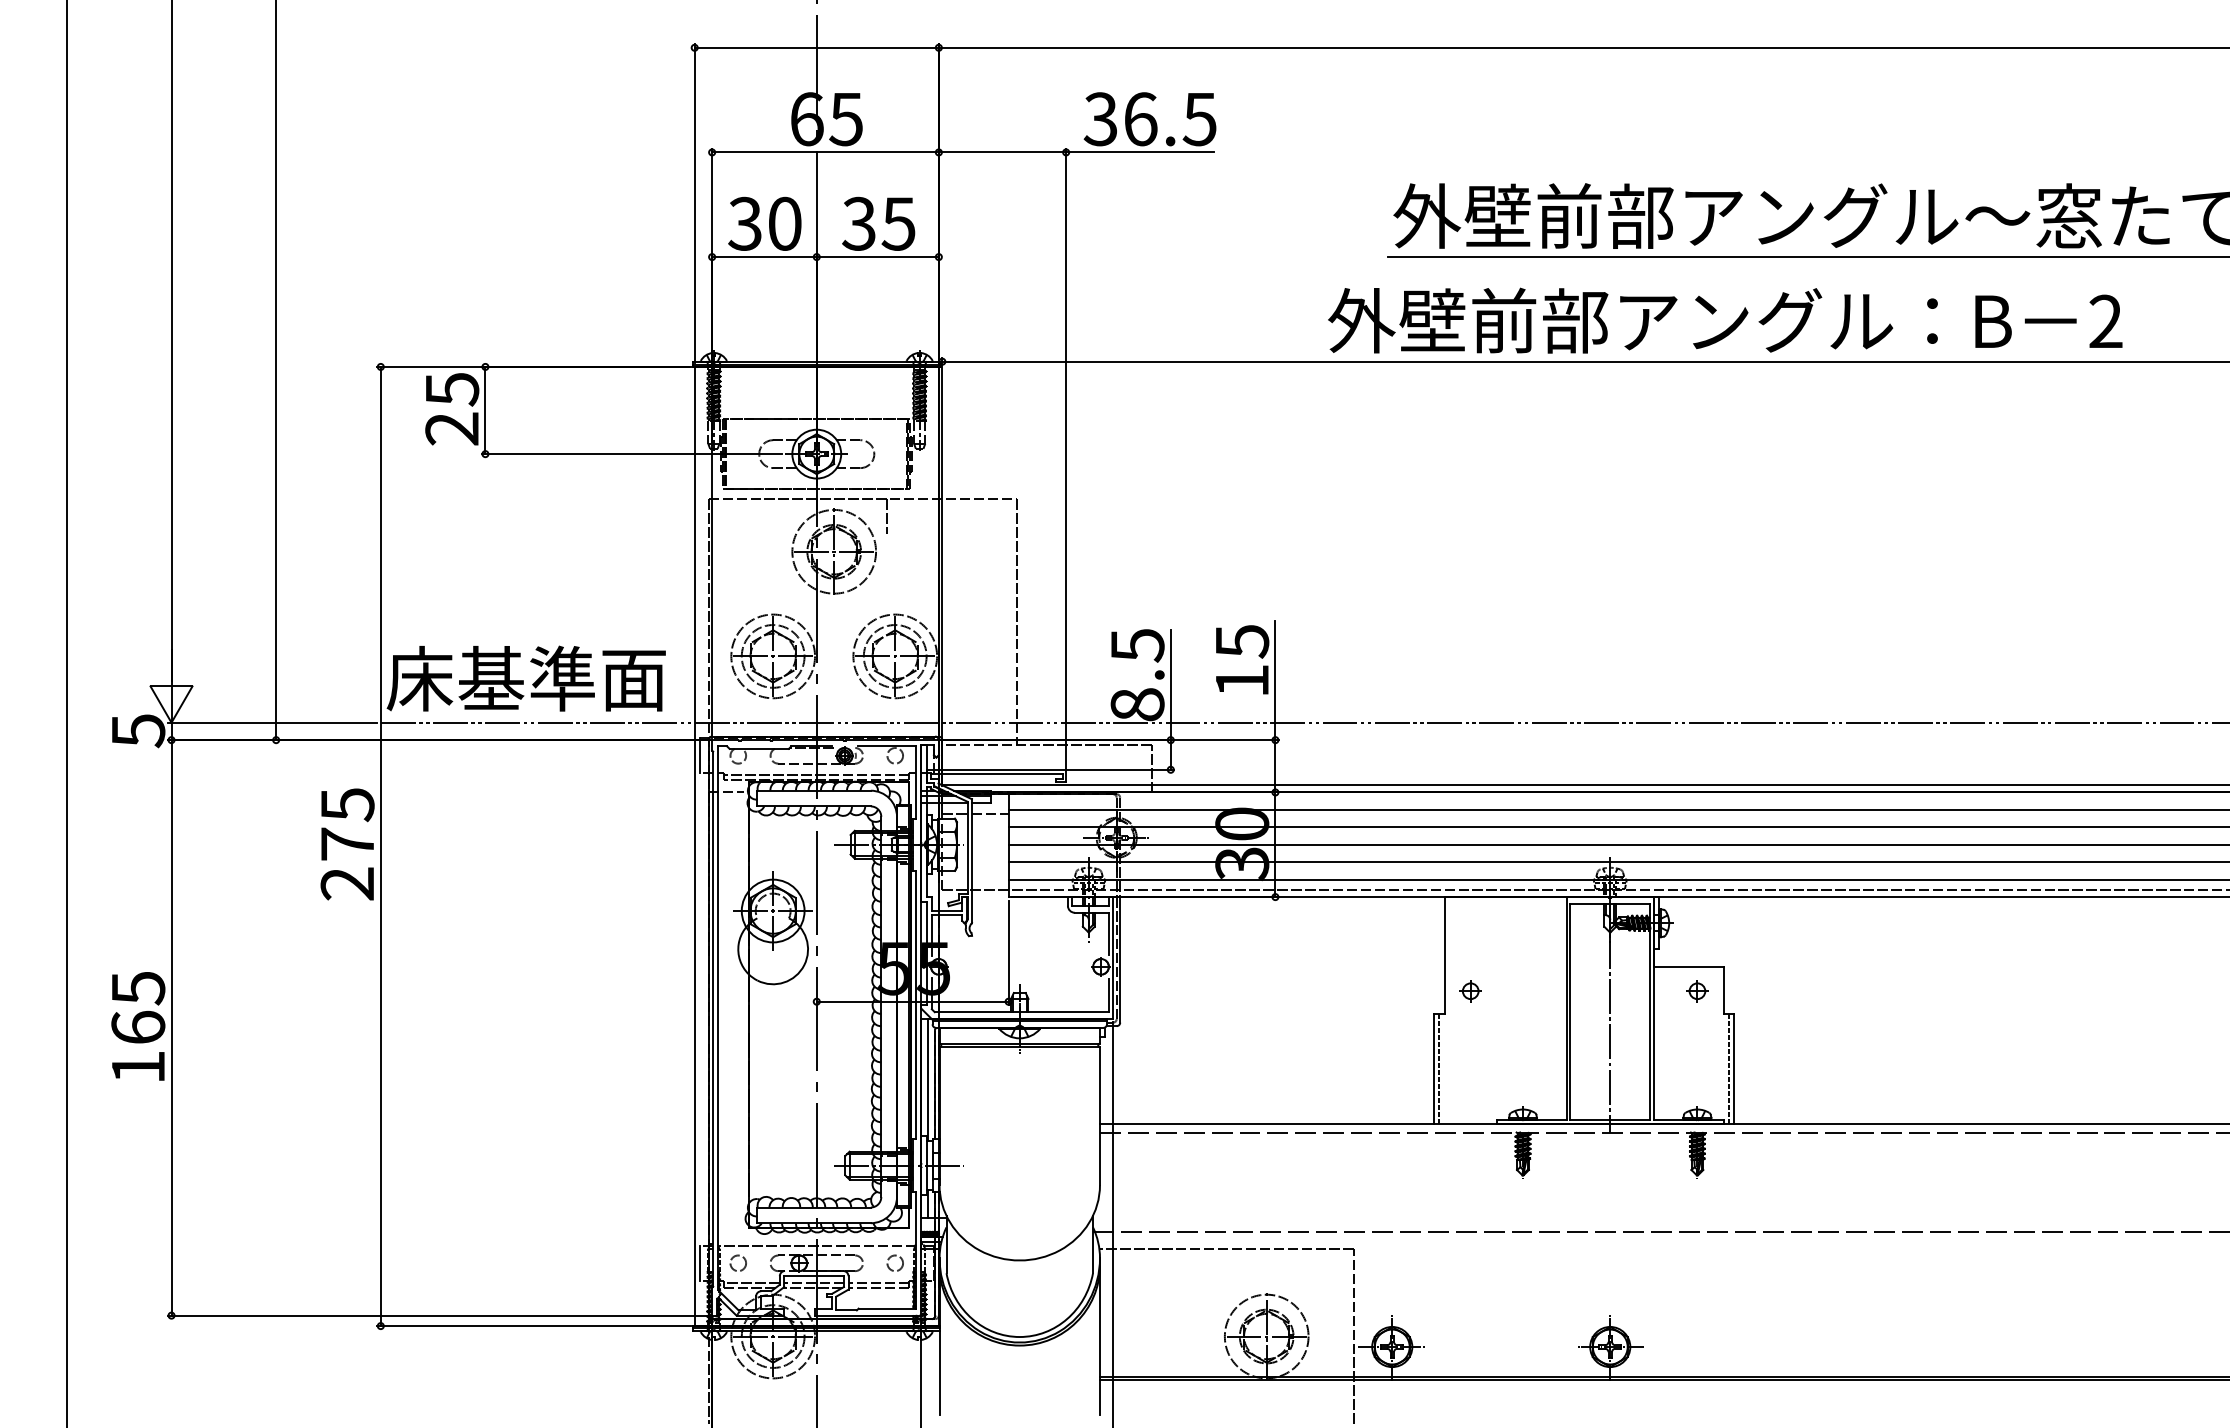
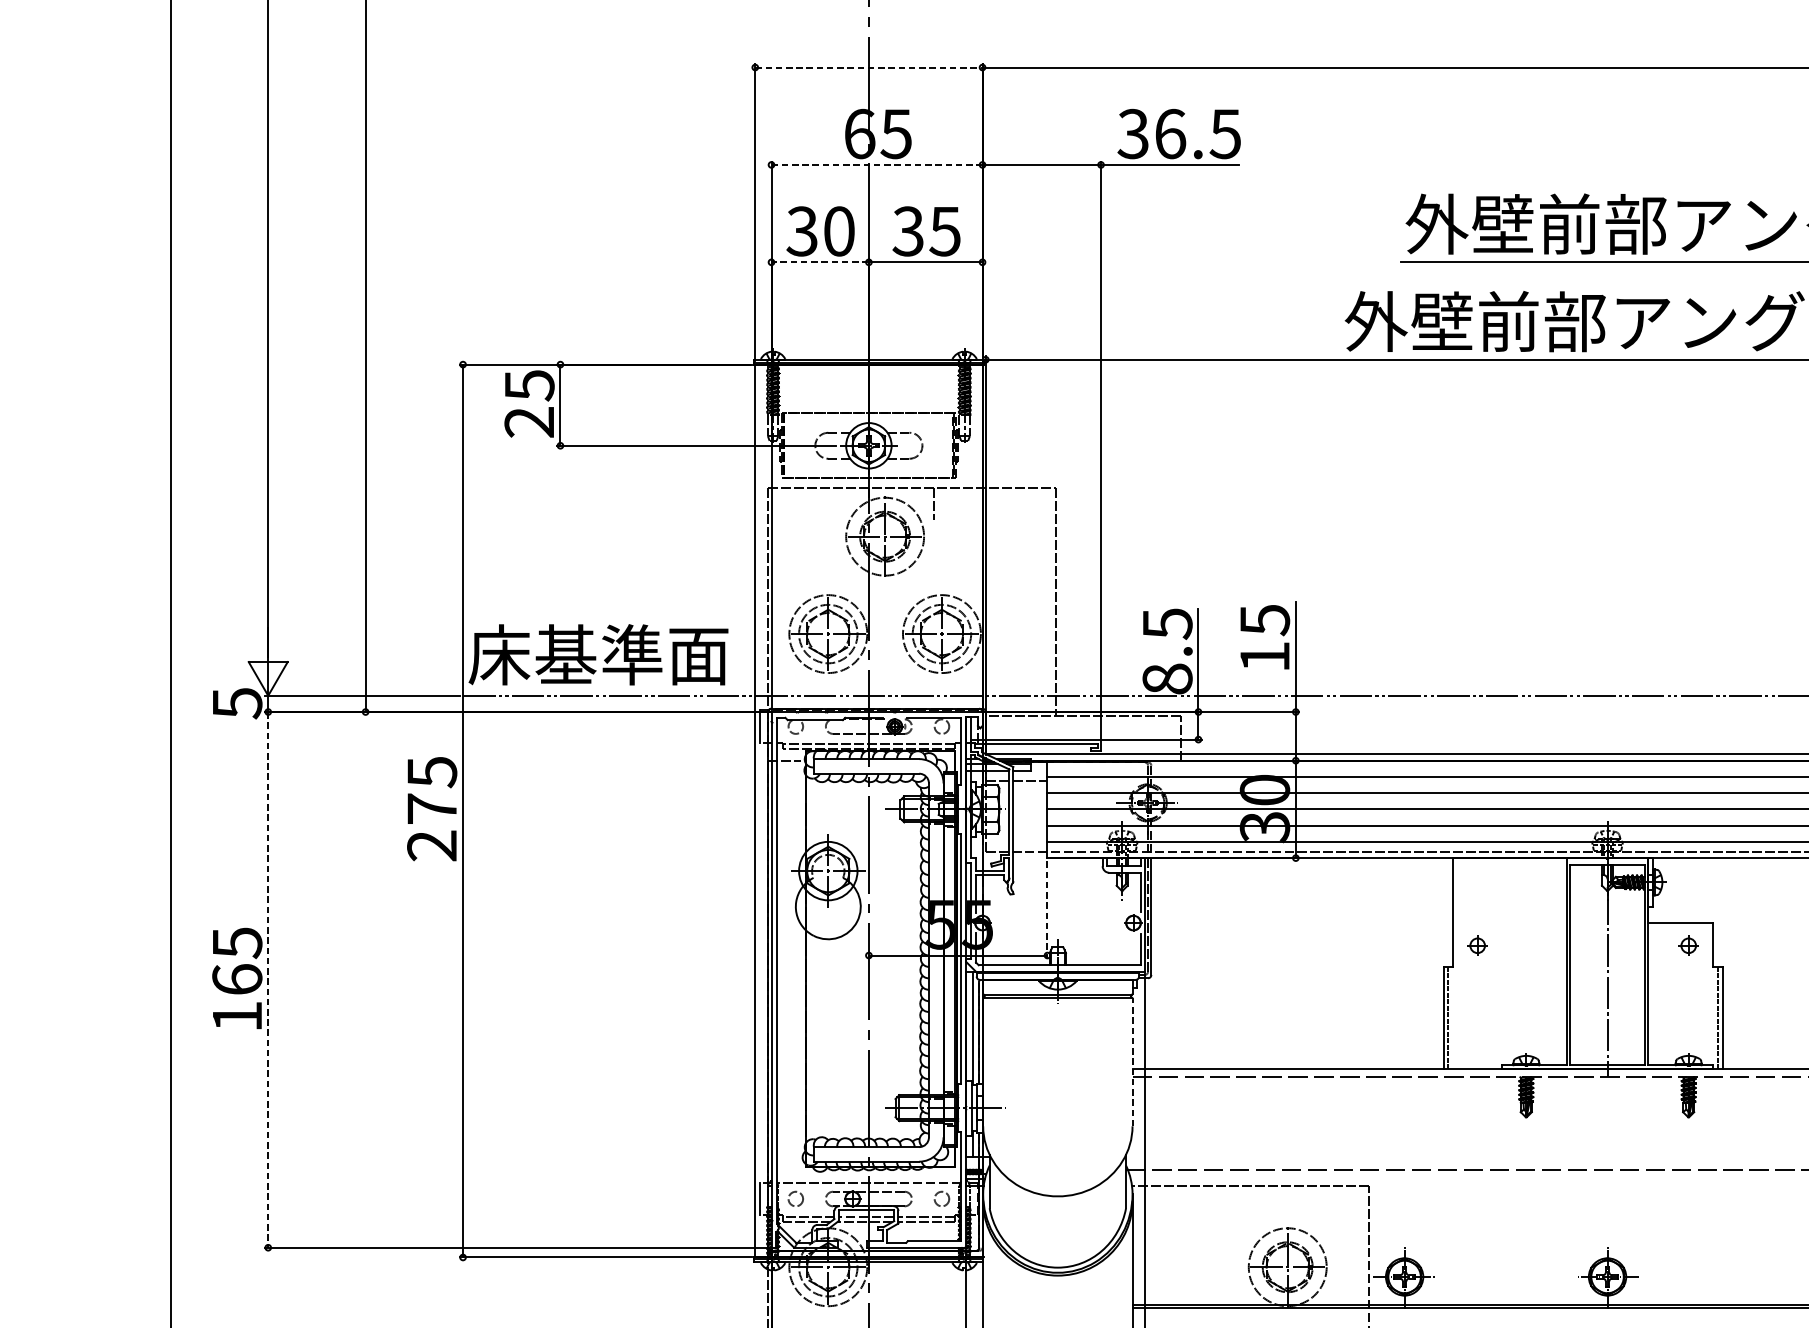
line: (817, 47) -> (869, 67), solid -> dashed
line: (826, 152) -> (877, 164), solid -> dashed
line: (763, 257) -> (819, 262), solid -> dashed
line: (1008, 953) -> (1047, 910), solid -> dashed
line: (171, 1027) -> (268, 979), solid -> dashed
line: (1099, 1116) -> (1132, 1062), solid -> dashed

